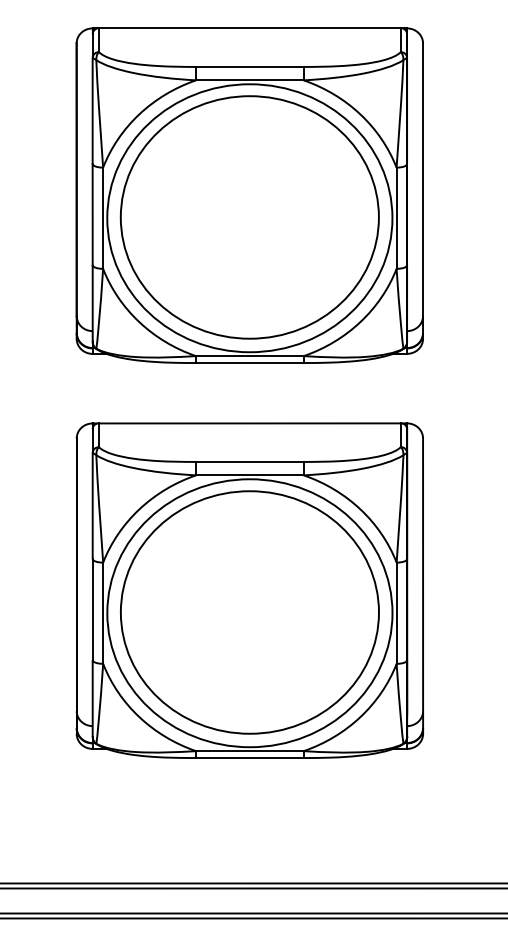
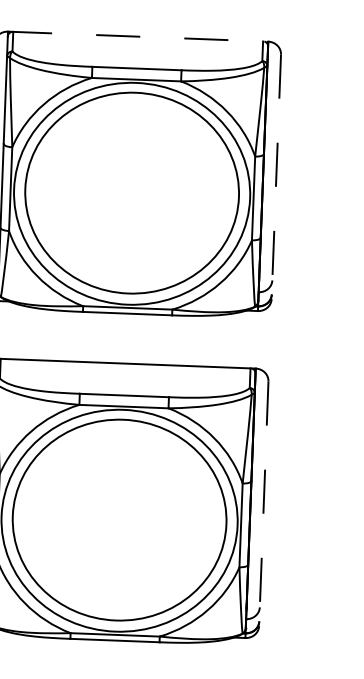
line: (250, 28) -> (138, 36), solid -> dashed
line: (423, 191) -> (276, 177), solid -> dashed
line: (423, 586) -> (264, 504), solid -> dashed

